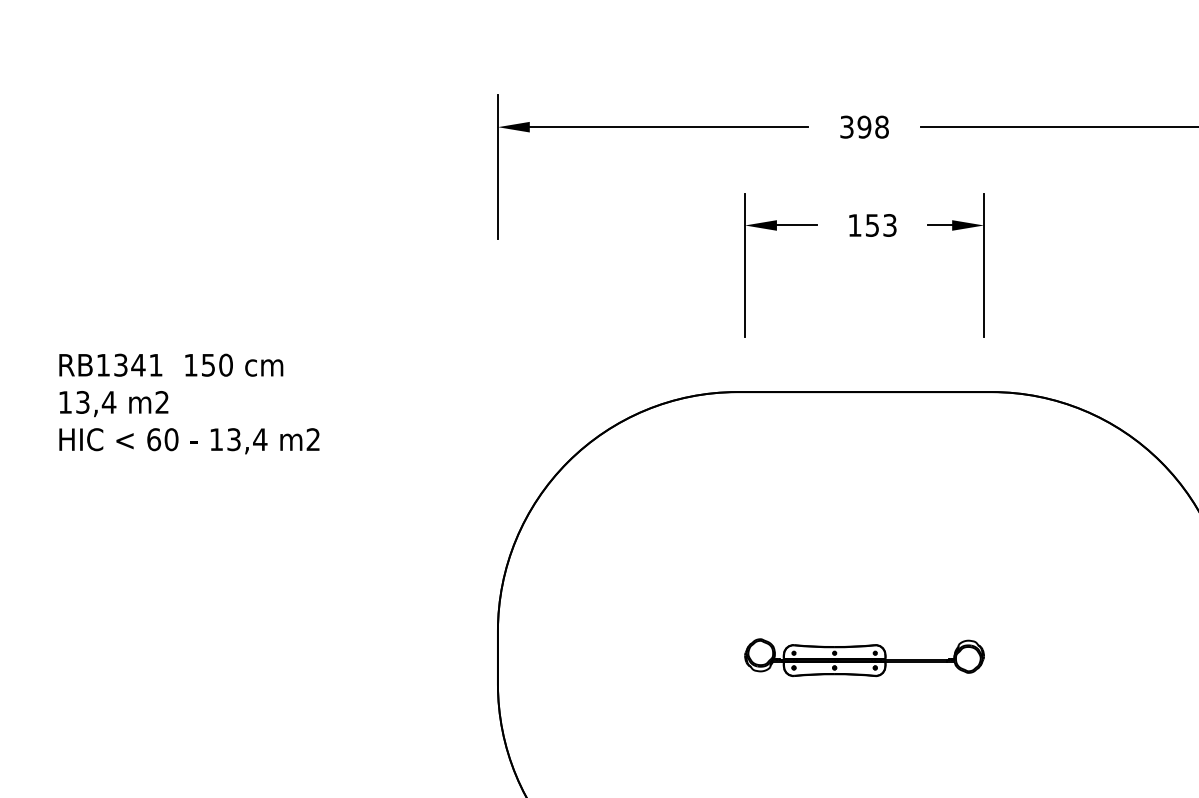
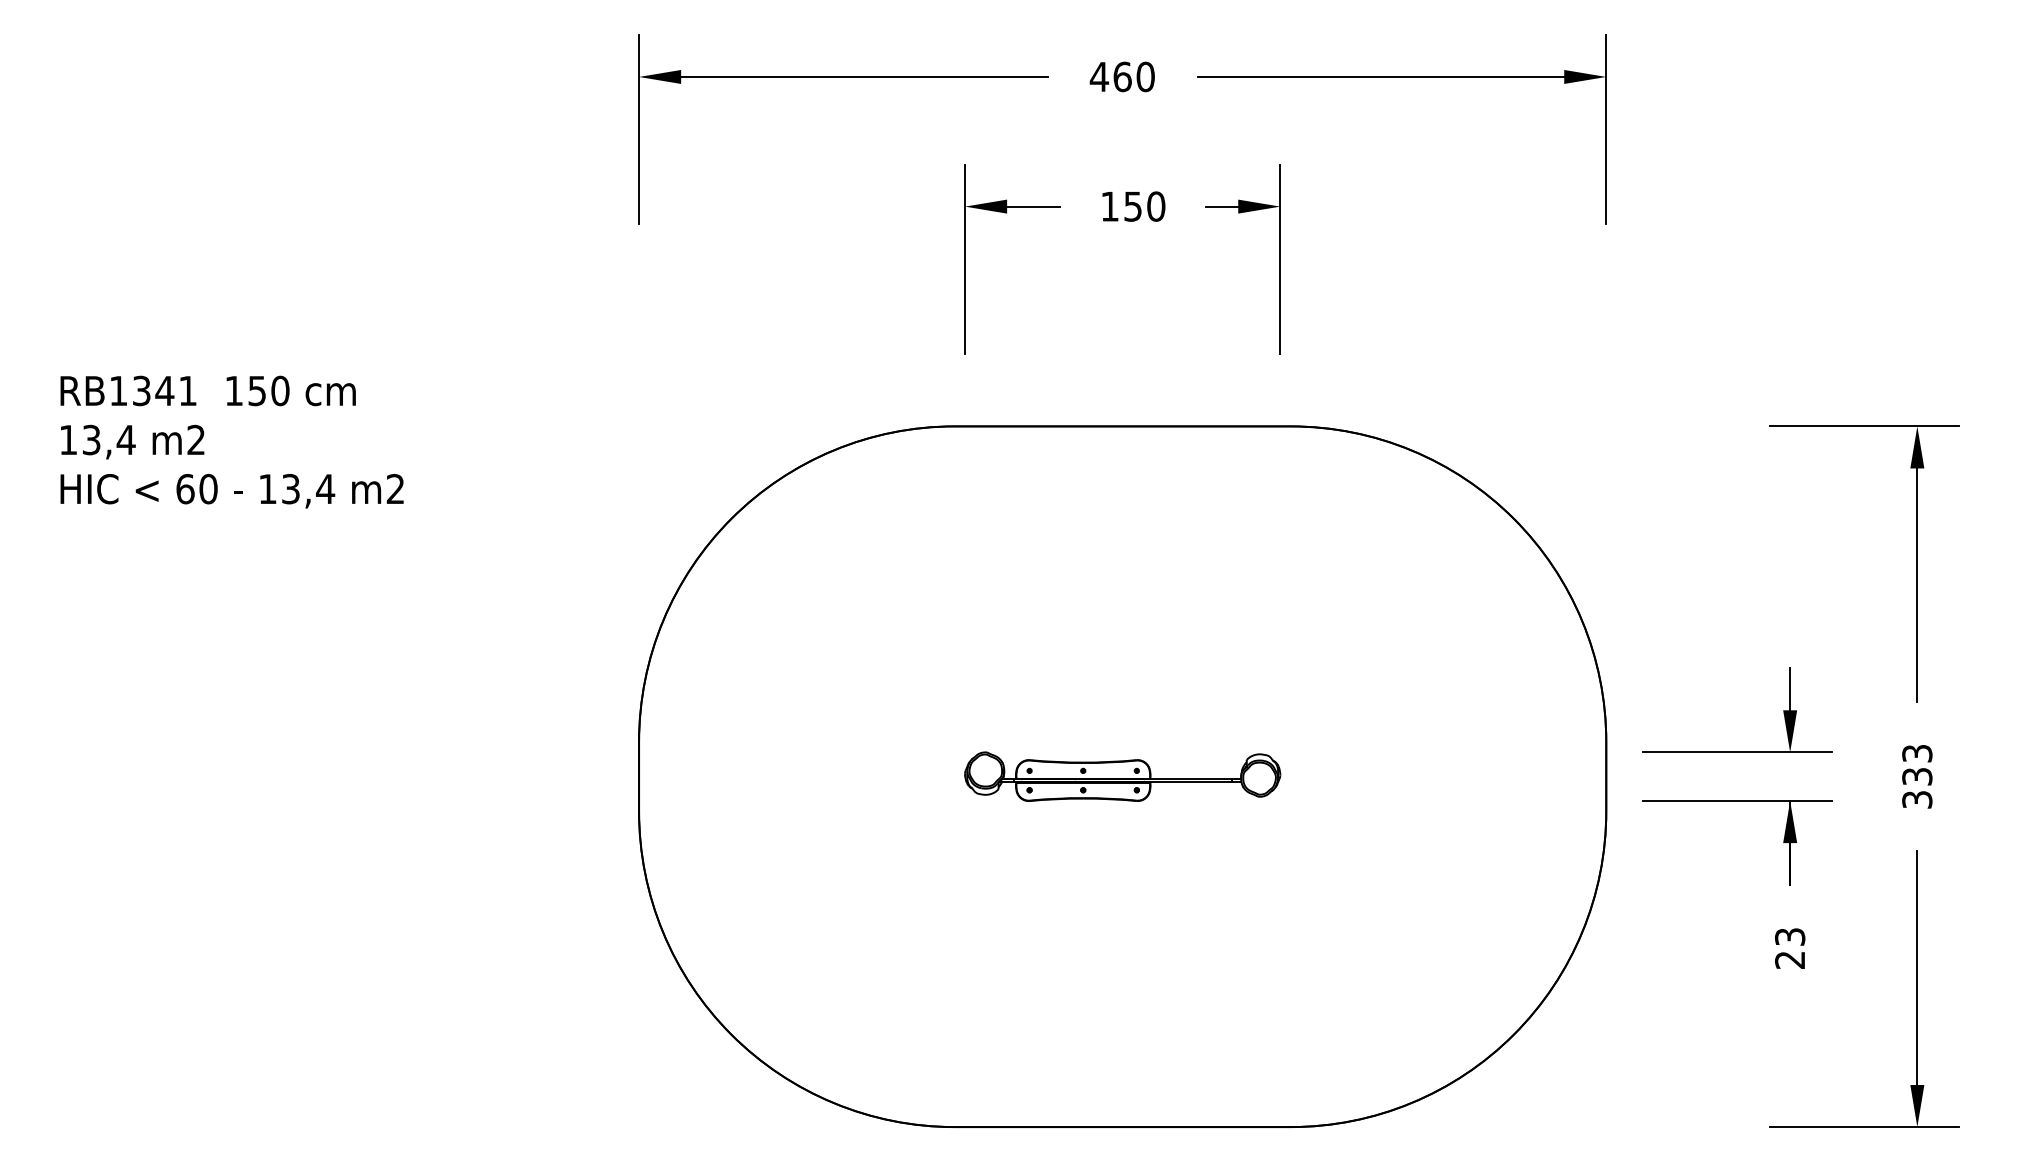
text: (863, 126) -> (1121, 76), 398 -> 460
text: (890, 225) -> (1156, 206), 153 -> 150

